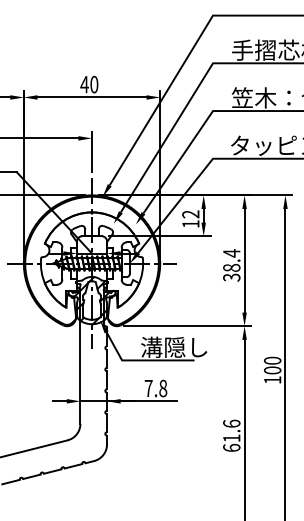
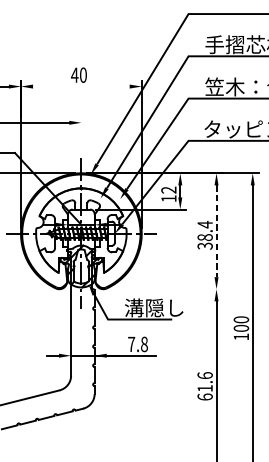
line: (91, 97) -> (80, 86), removed
line: (92, 151) -> (81, 134), removed
line: (244, 260) -> (216, 231), solid -> dashed
line: (187, 326) -> (165, 289), removed

